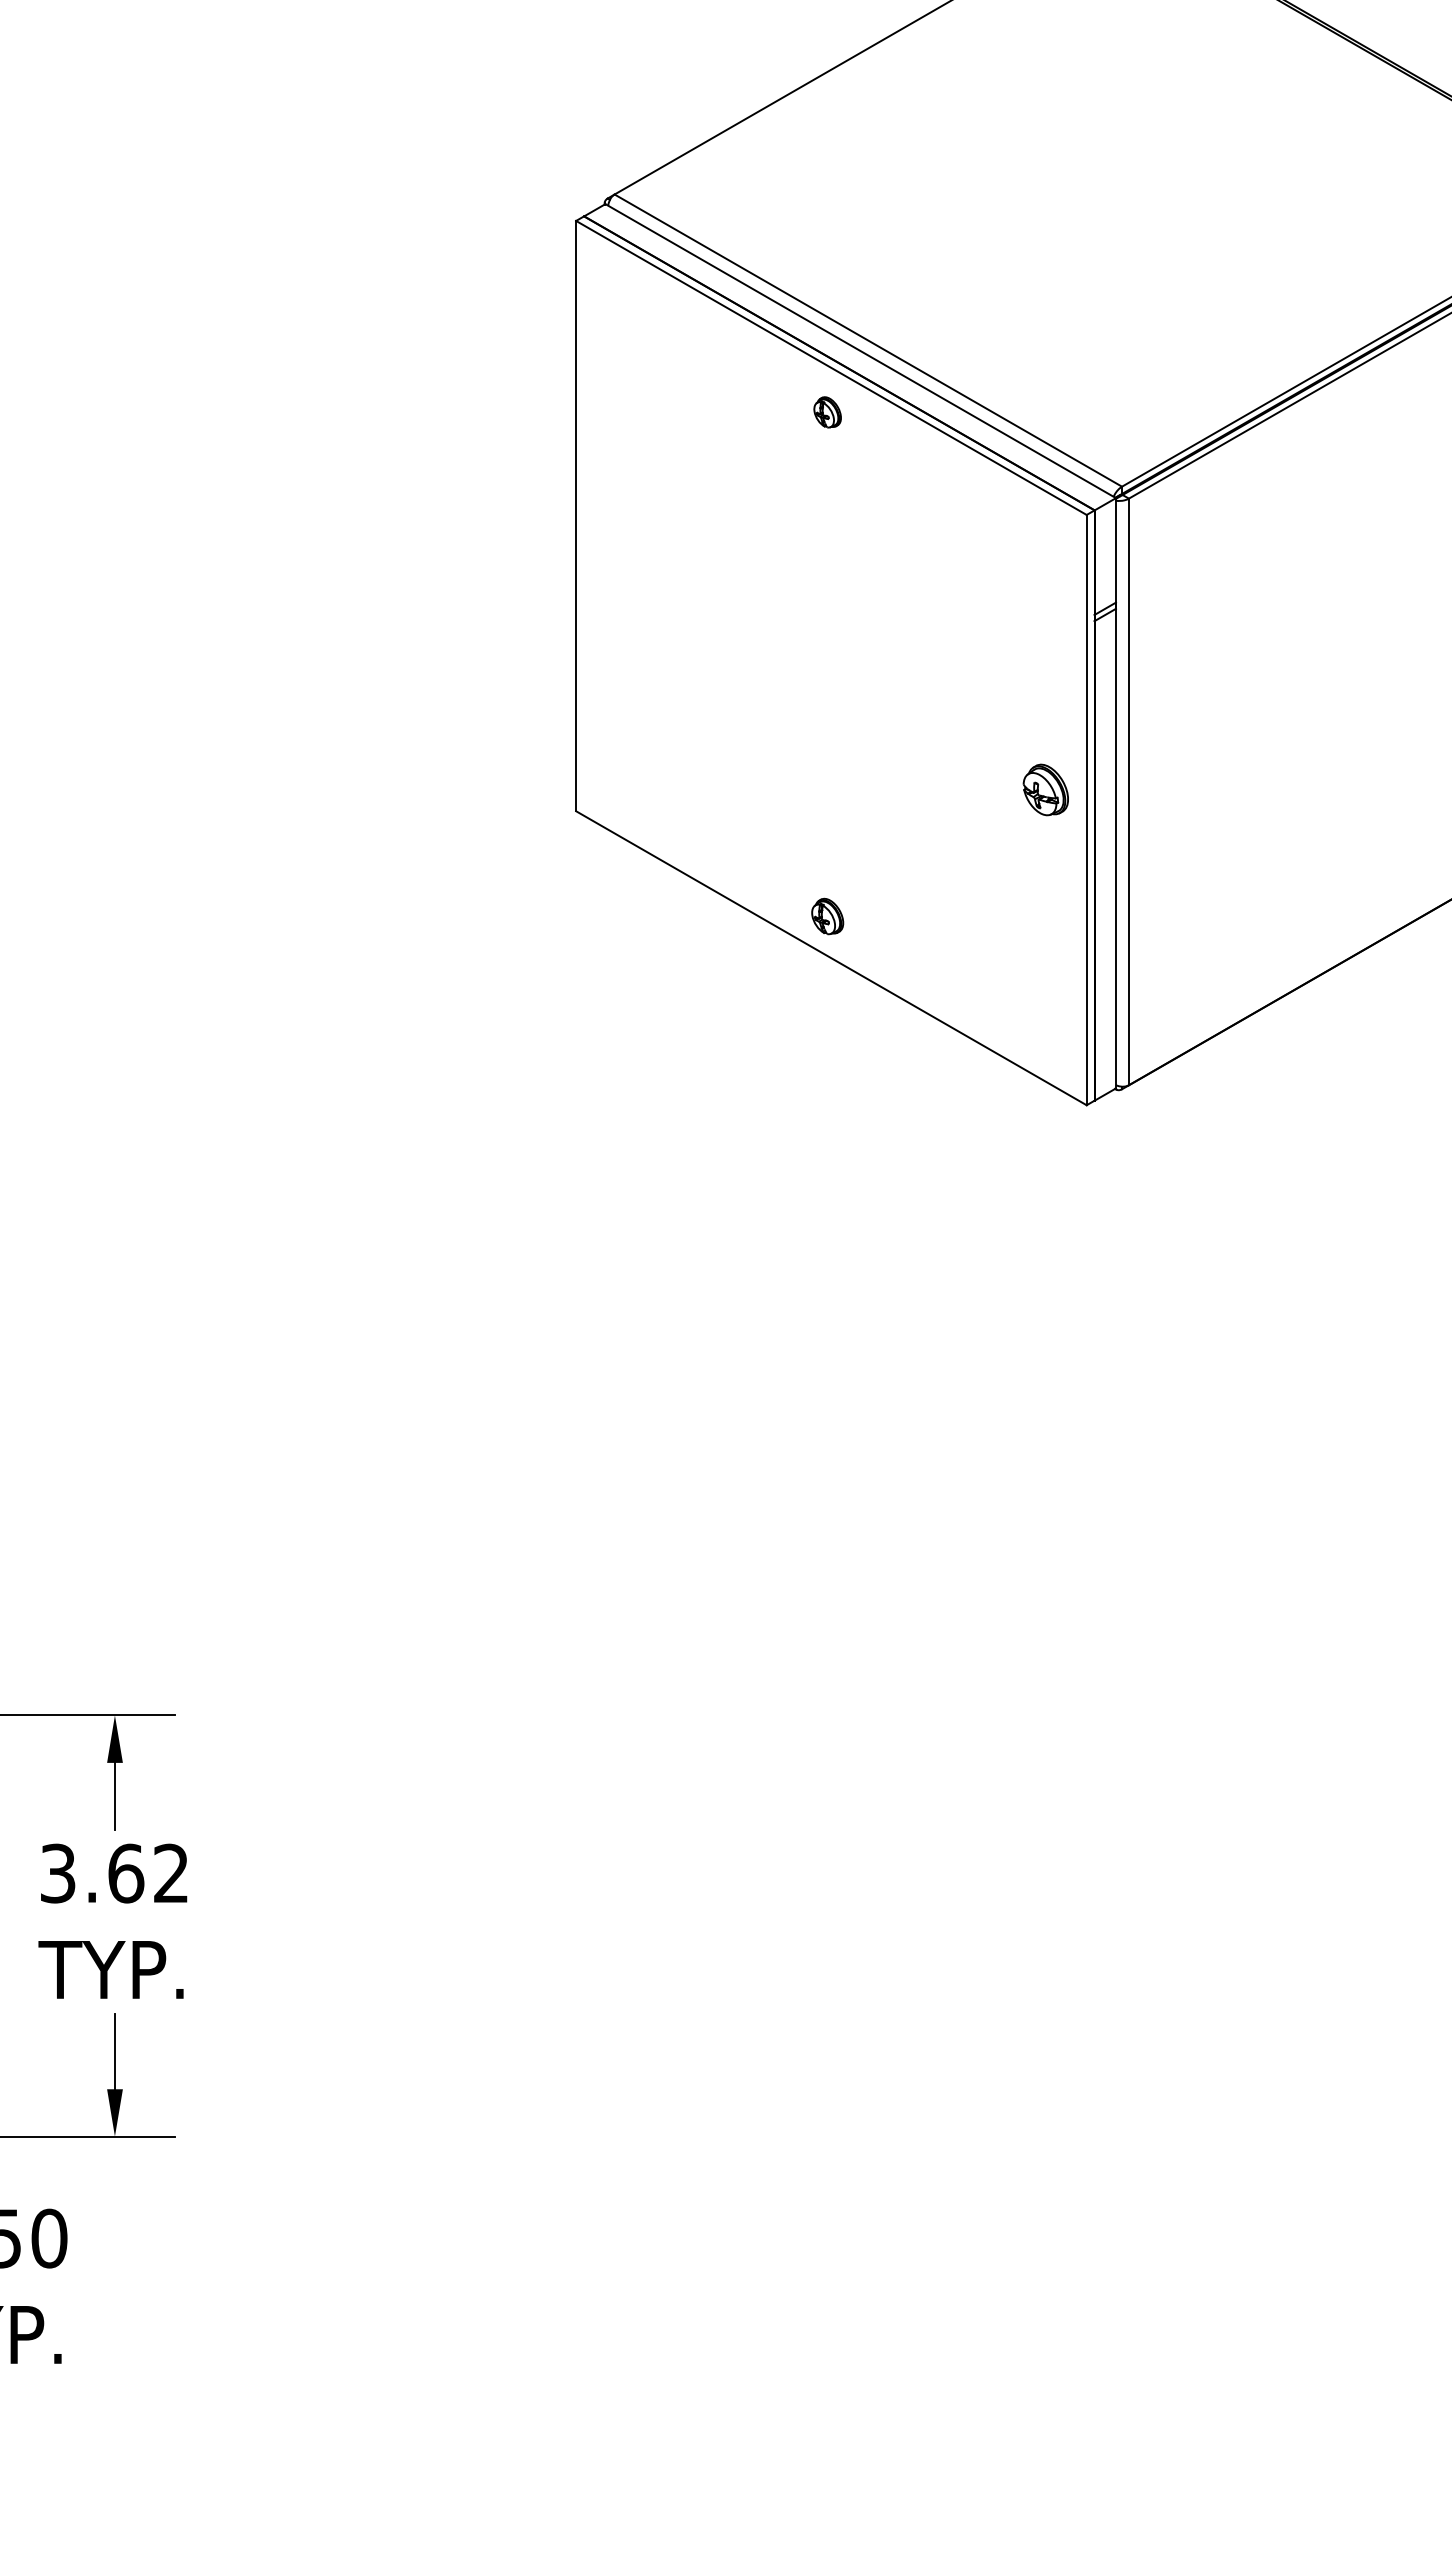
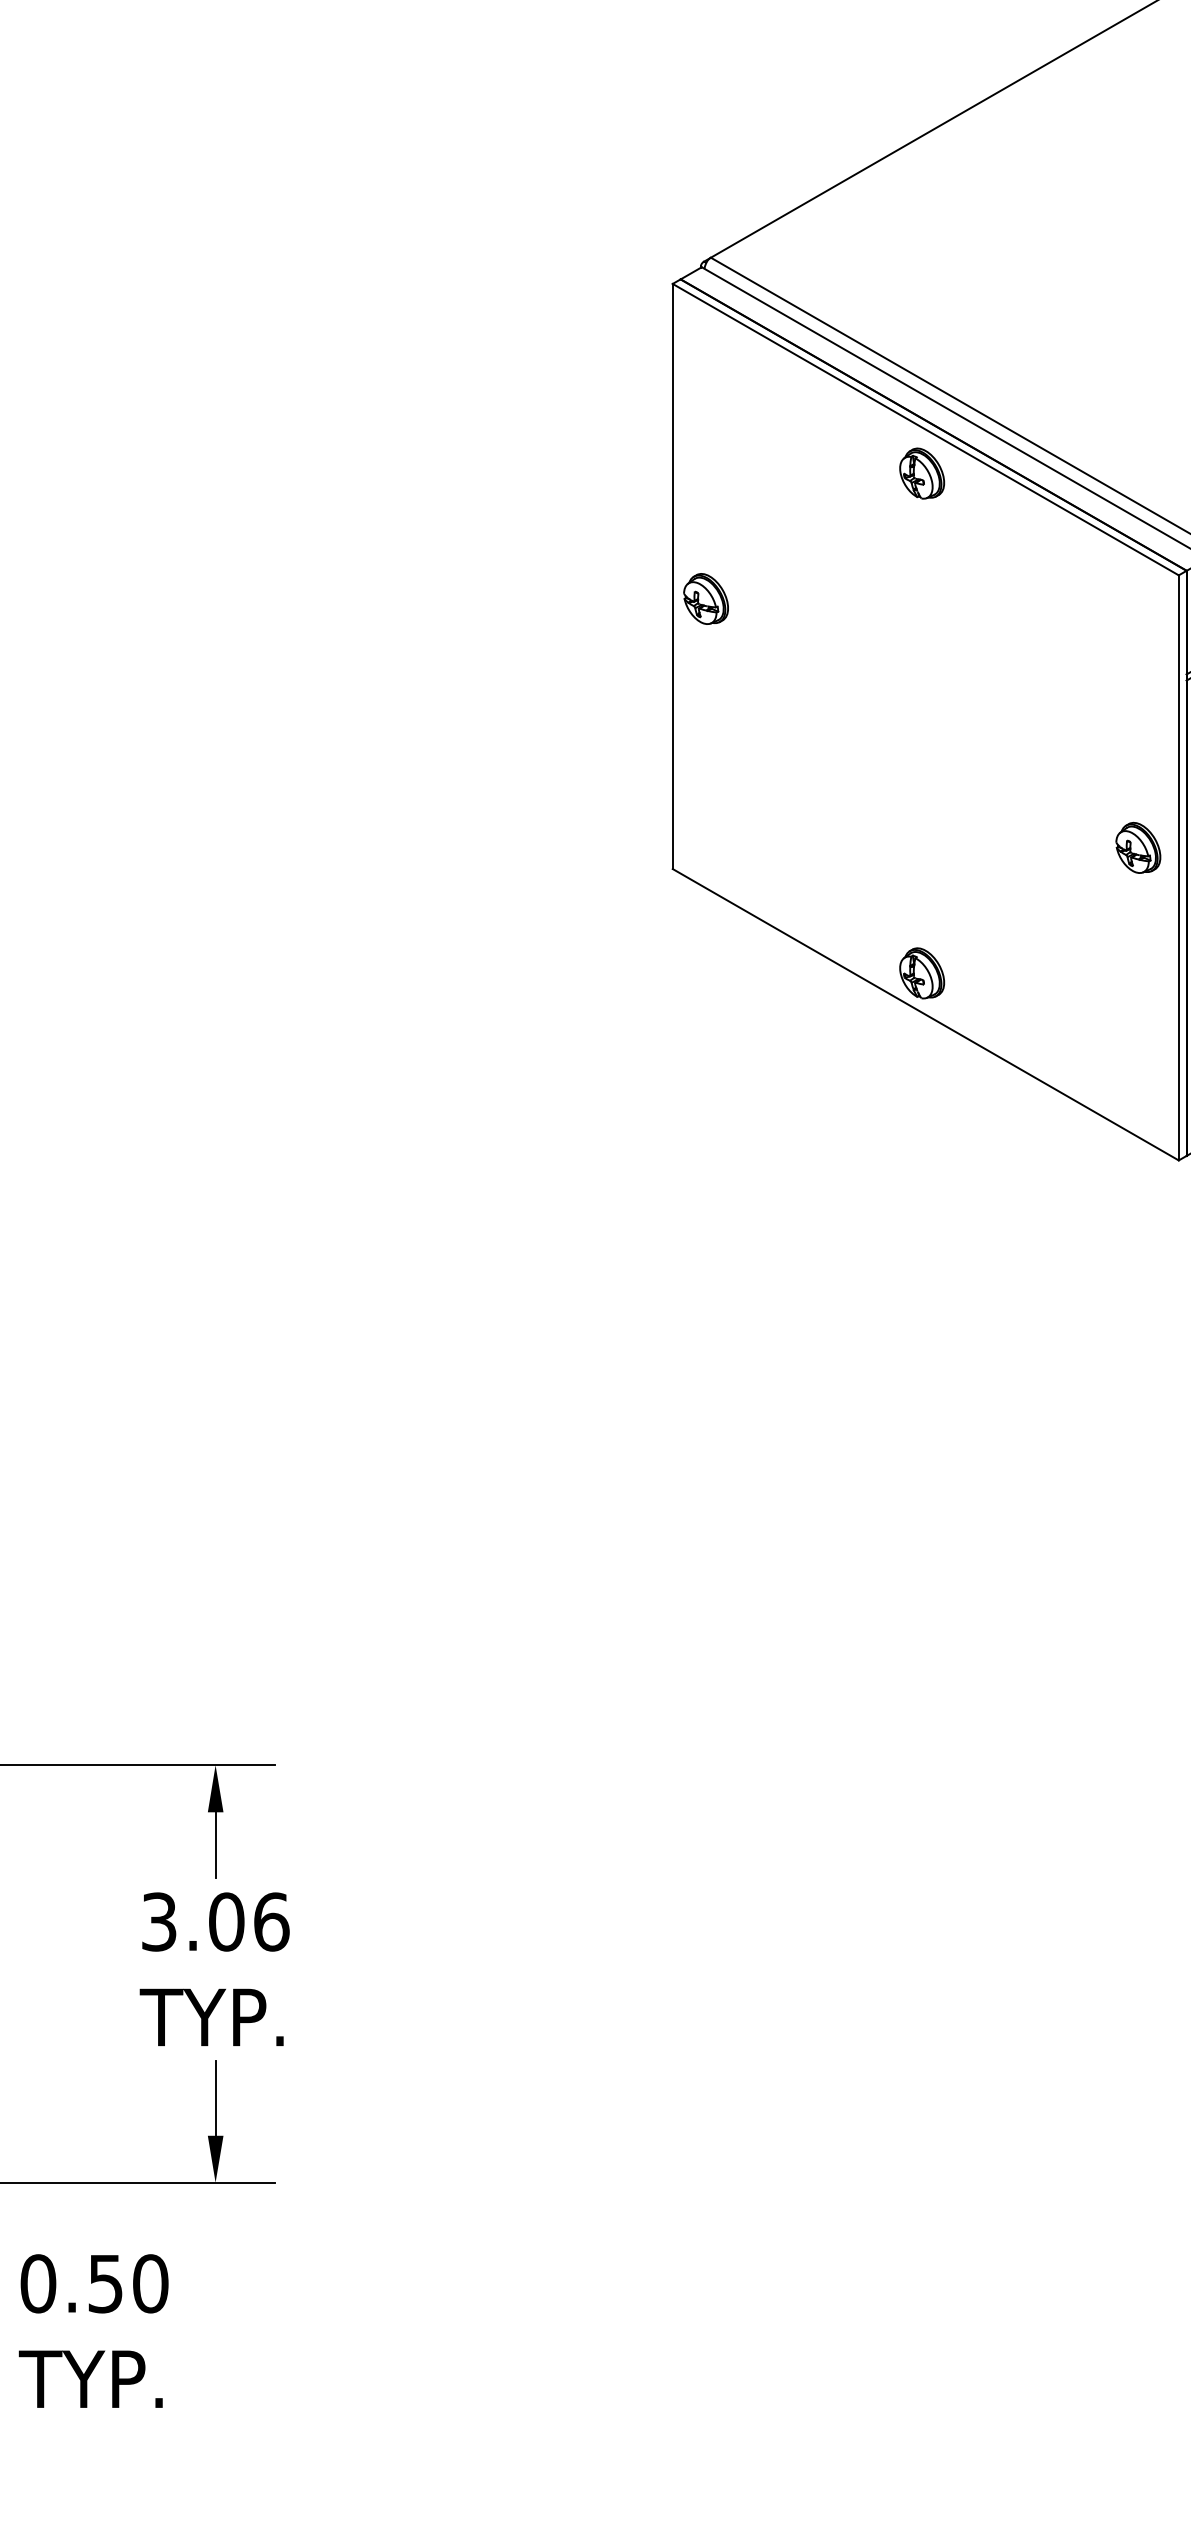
part: (827, 412) -> (921, 473), size x1.67
part: (609, 538) -> (705, 598), added
part: (827, 916) -> (921, 973), size x1.43
text: (148, 1873) -> (248, 1921), 3.62 -> 3.06

